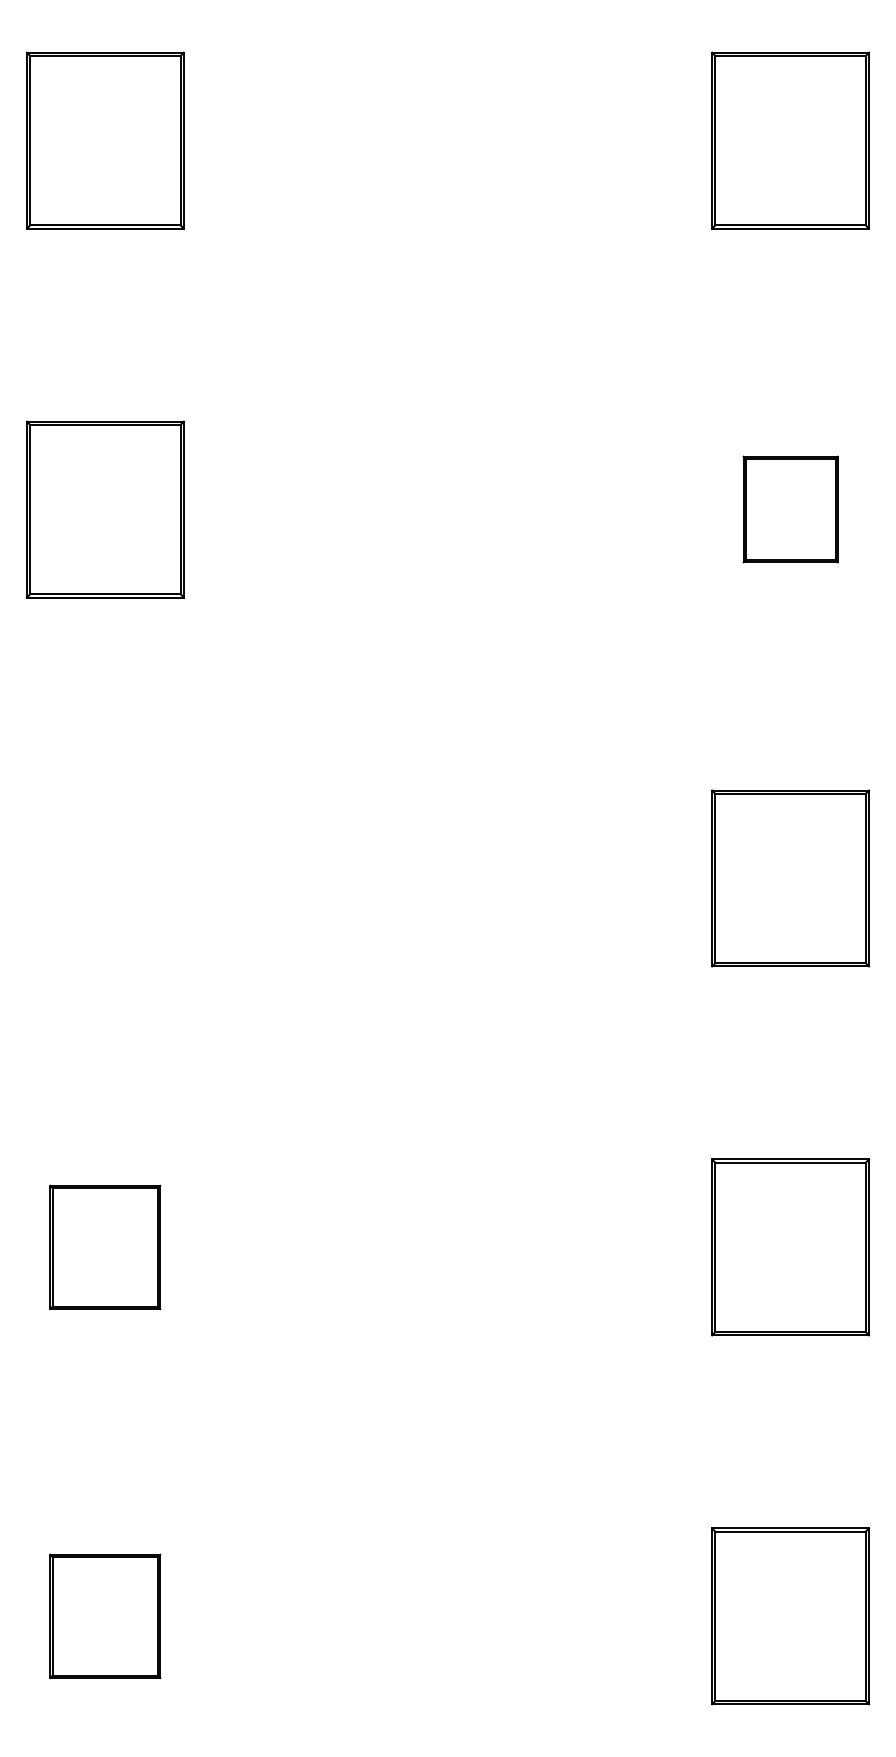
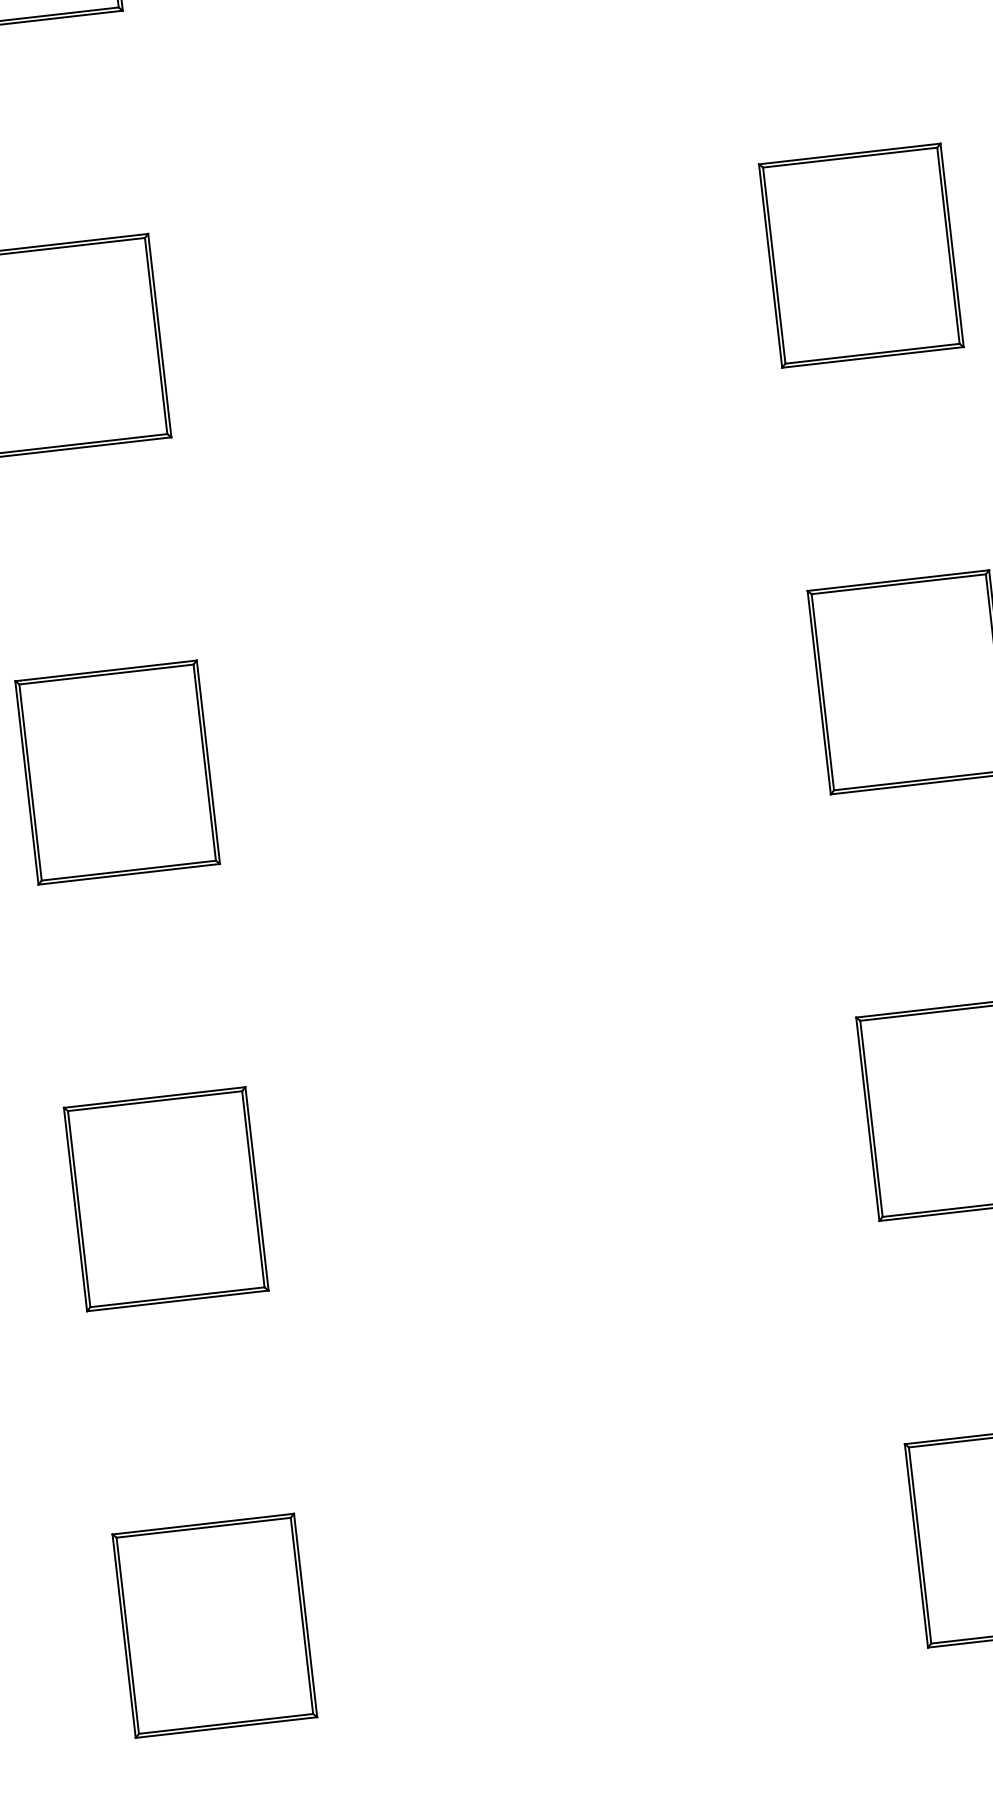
part: (790, 509) -> (861, 255), size x1.67
part: (104, 878) -> (116, 772), added
part: (104, 1247) -> (165, 1199), size x1.43
part: (104, 1616) -> (213, 1626), size x1.43

